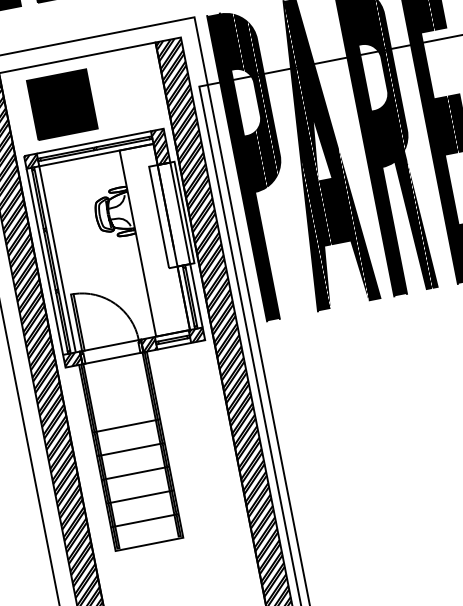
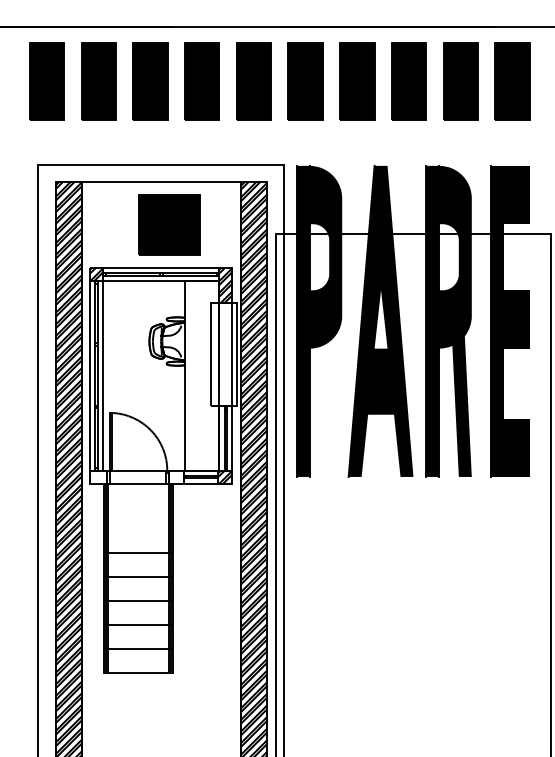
part: (62, 104) -> (169, 224), moved
hatch: (148, 344) -> (176, 476), removed
hatch: (72, 359) -> (98, 476), removed

